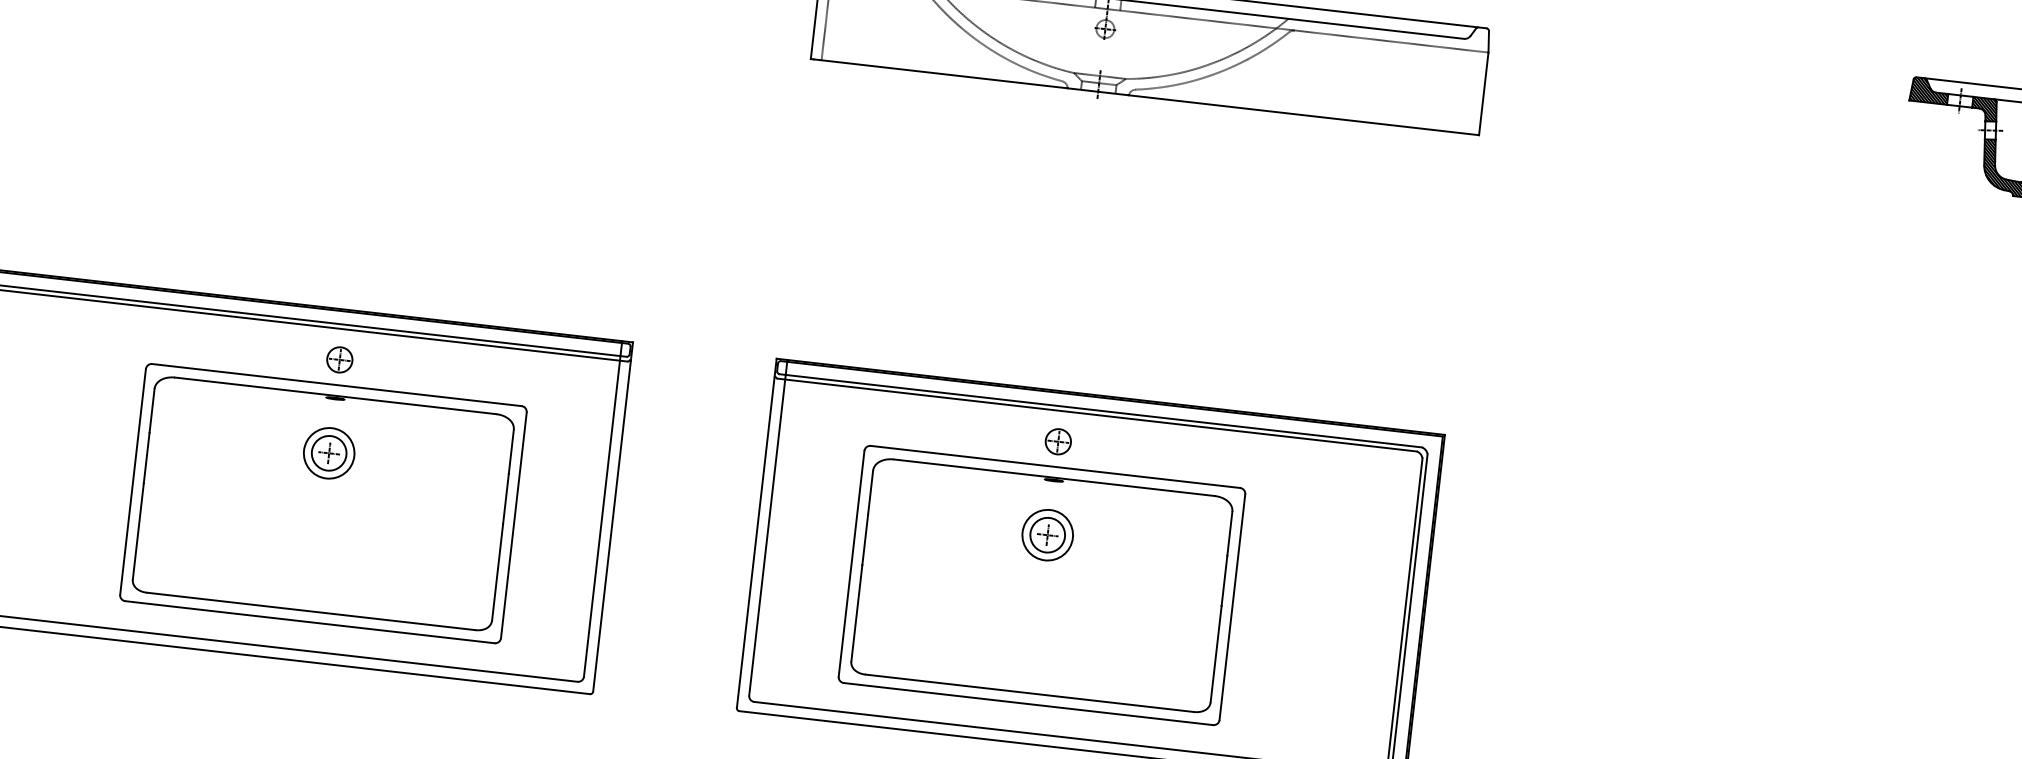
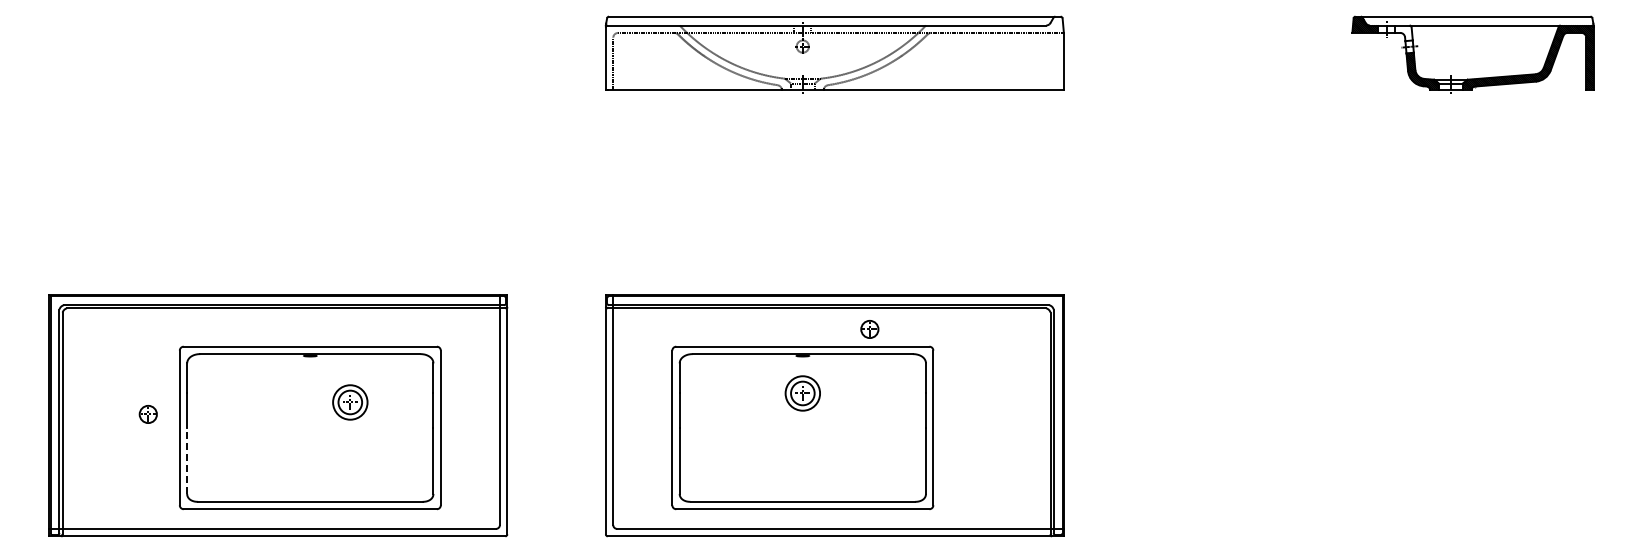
hatch: (1983, 109) -> (1403, 33), removed
part: (338, 359) -> (147, 414), moved
part: (1057, 441) -> (869, 329), moved
part: (329, 453) -> (350, 402), moved
line: (138, 530) -> (187, 460), solid -> dashed

